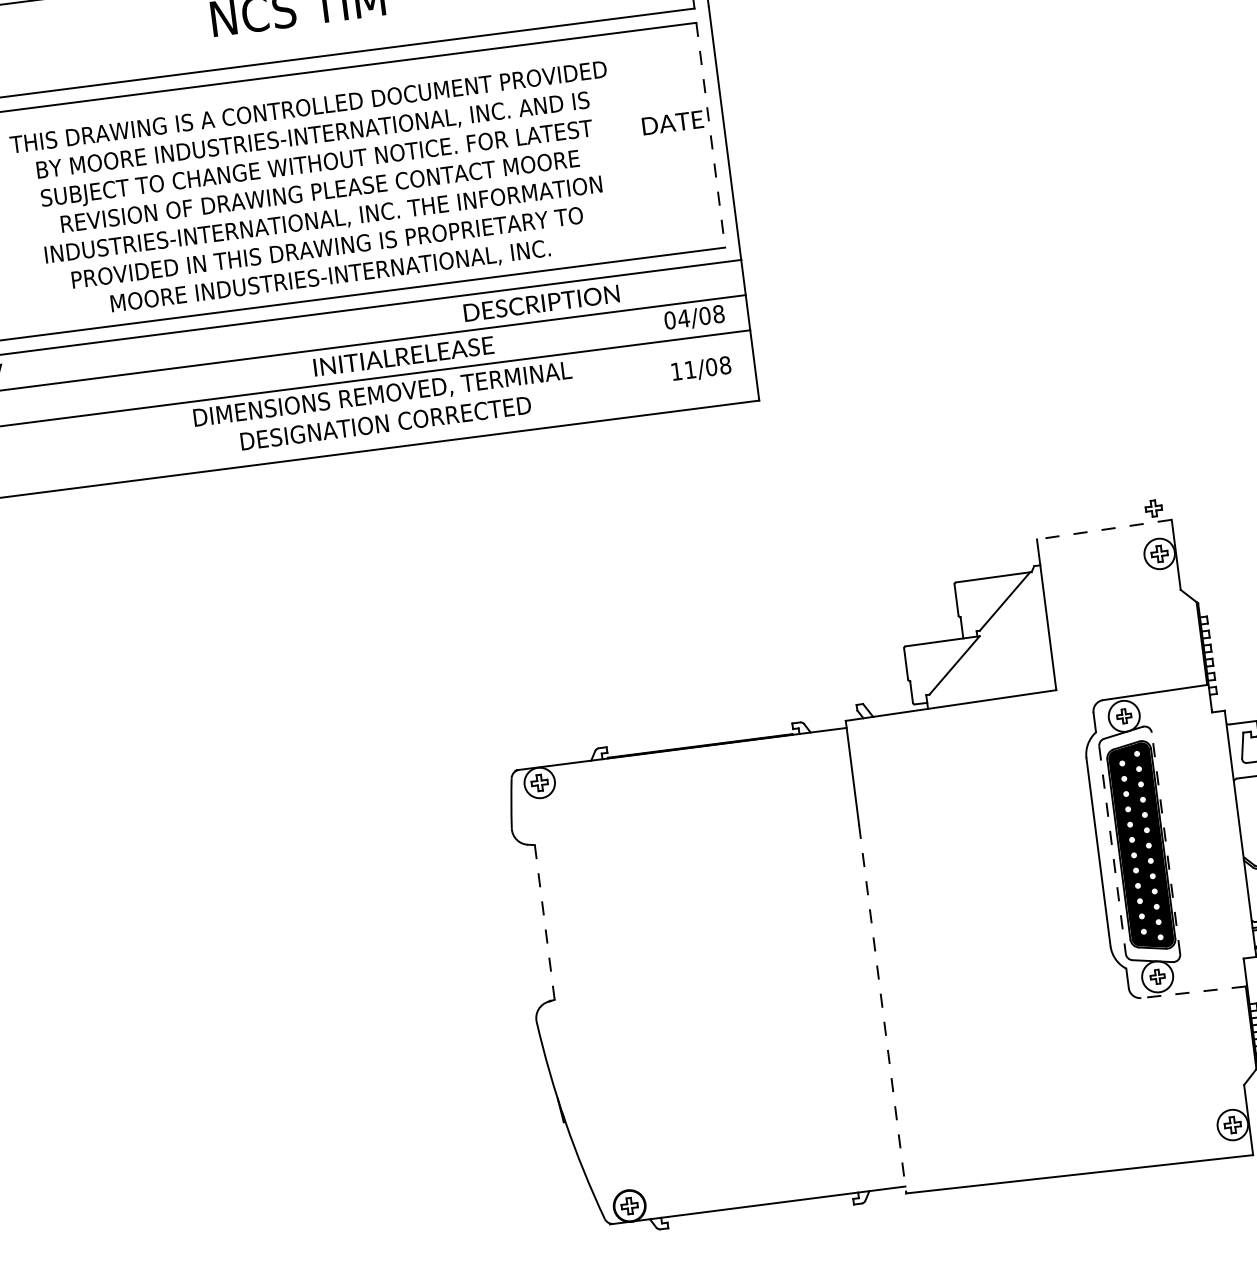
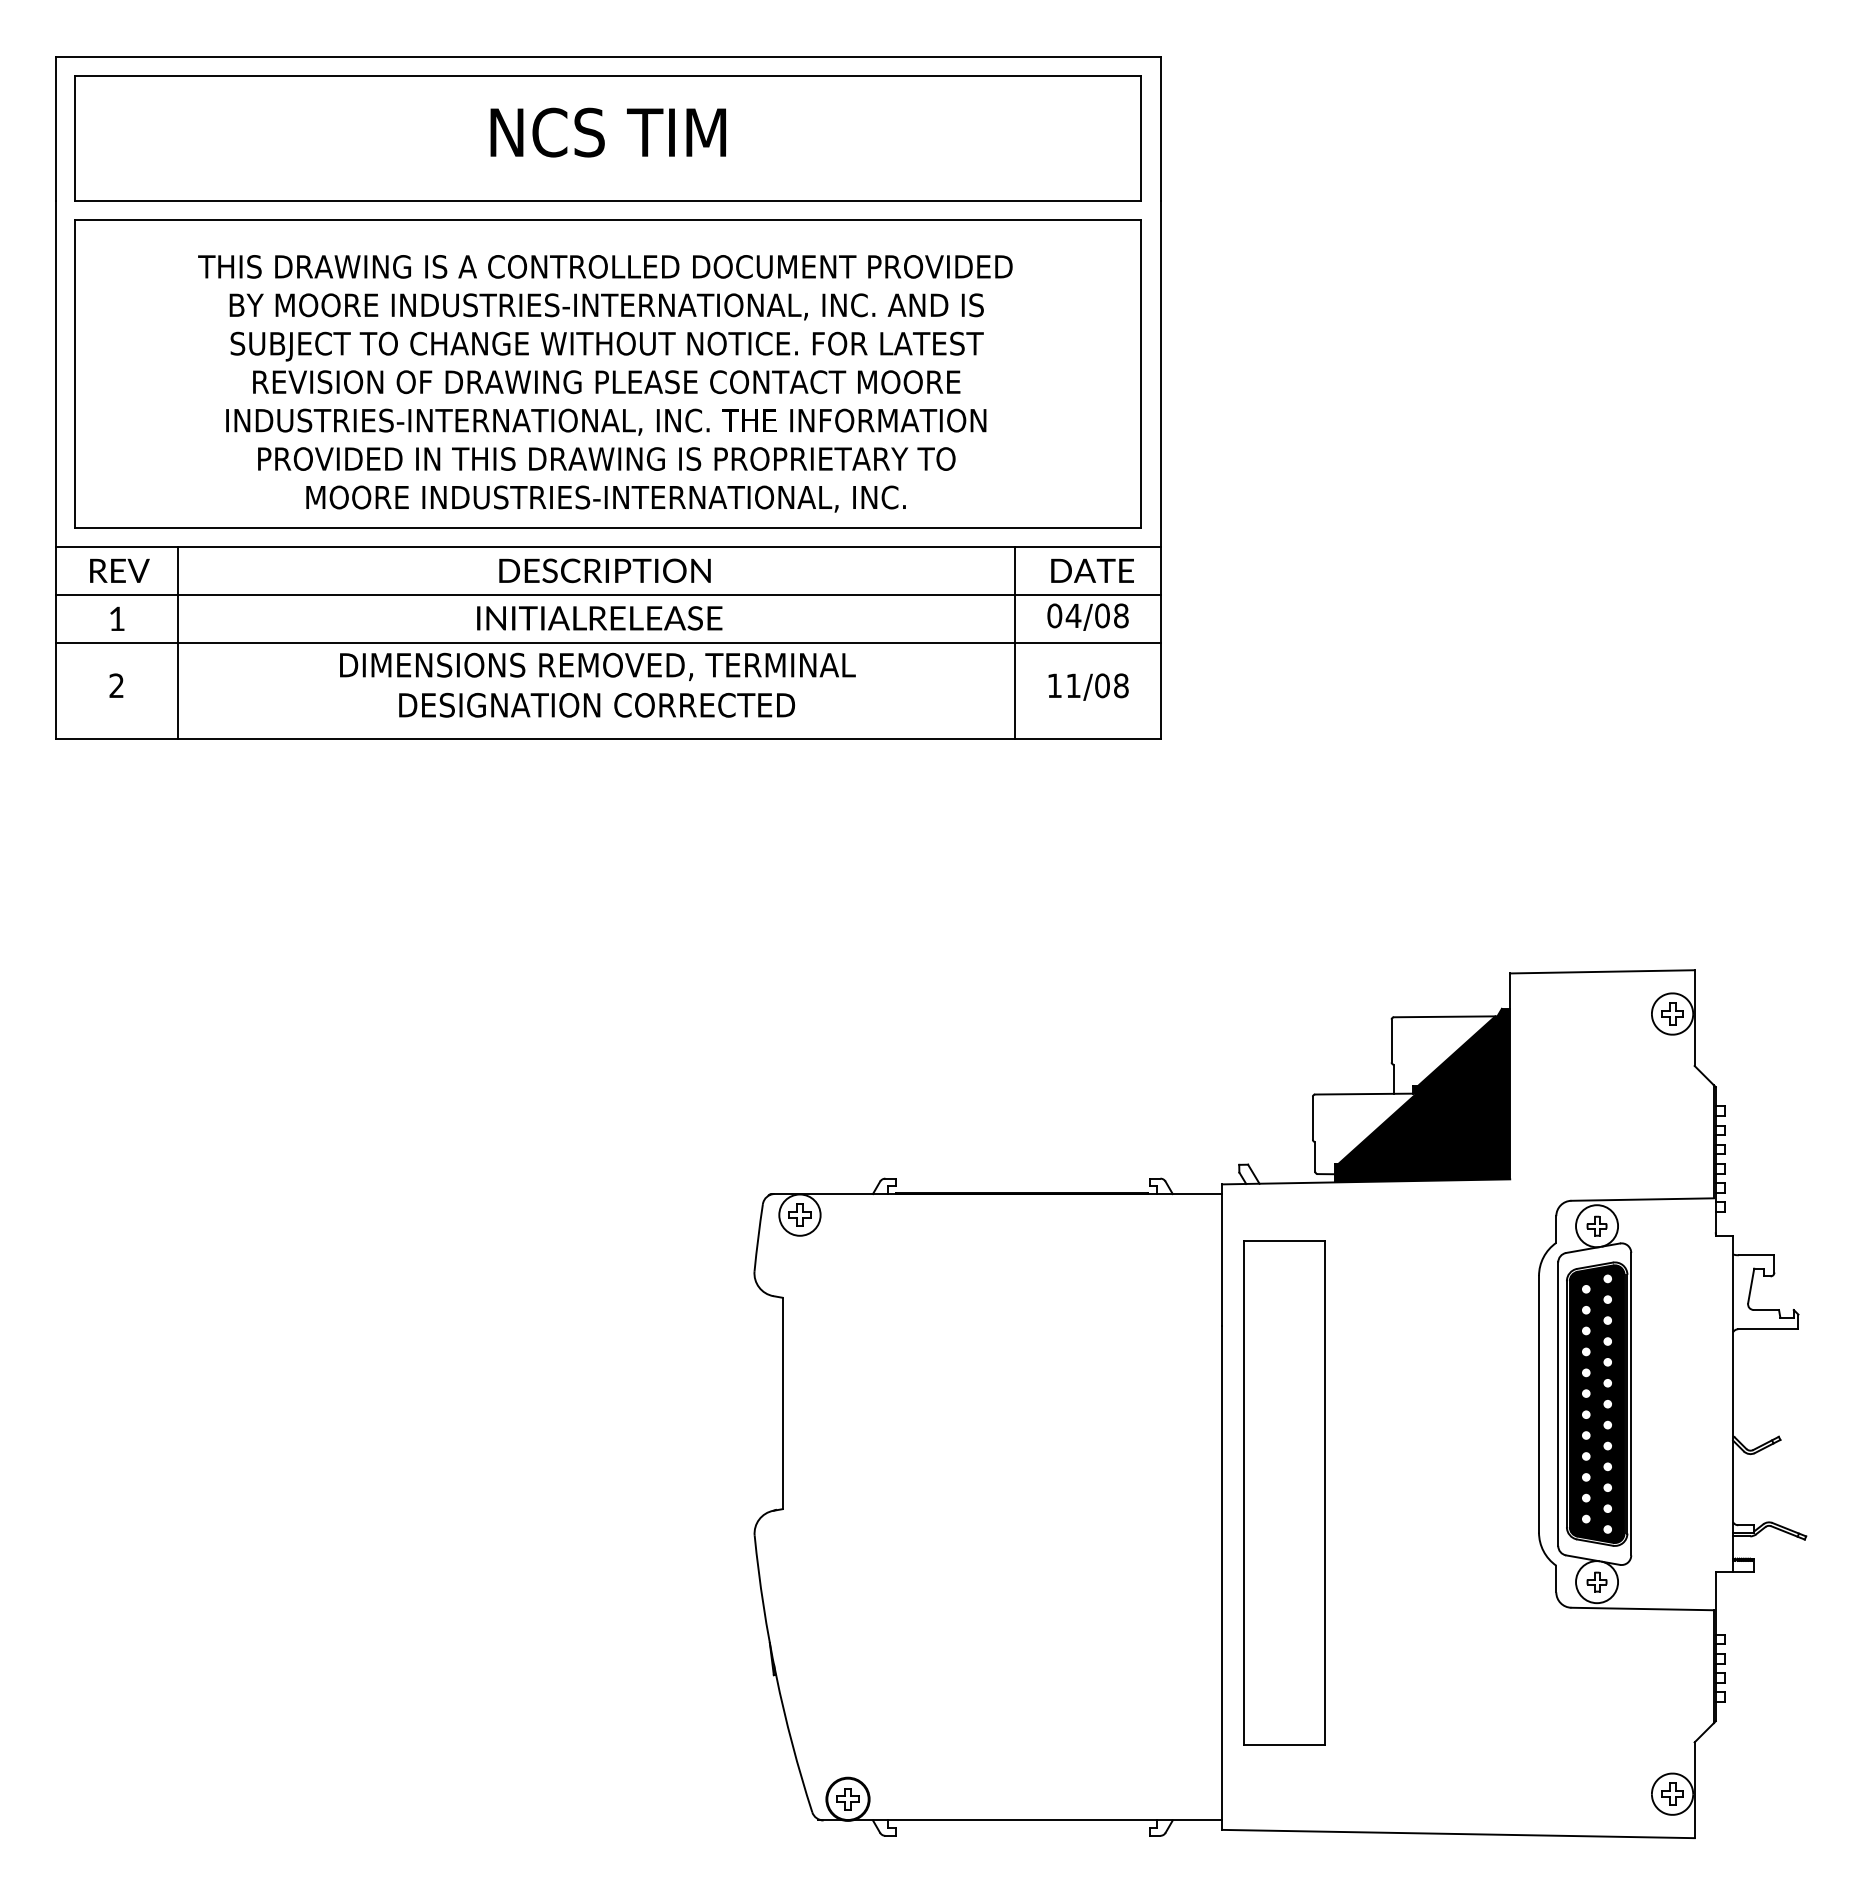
text: (672, 122) -> (1092, 570), moved
line: (710, 134) -> (1141, 373), dashed -> solid
text: (541, 303) -> (604, 570), moved
line: (643, 343) -> (1015, 642), added
text: (403, 356) -> (599, 618), moved
text: (384, 408) -> (597, 684), moved
line: (30, 422) -> (177, 642), added
part: (1153, 508) -> (1672, 951), removed
line: (1103, 529) -> (1601, 971), dashed -> solid
fill: (984, 637) -> (1422, 1095), added
line: (1166, 842) -> (1631, 1403), dashed -> solid
line: (1112, 850) -> (1558, 1404), dashed -> solid
line: (544, 922) -> (782, 1403), dashed -> solid
part: (920, 940) -> (1284, 1492), added
line: (1193, 992) -> (1642, 1609), dashed -> solid
line: (882, 1009) -> (1221, 1578), dashed -> solid

